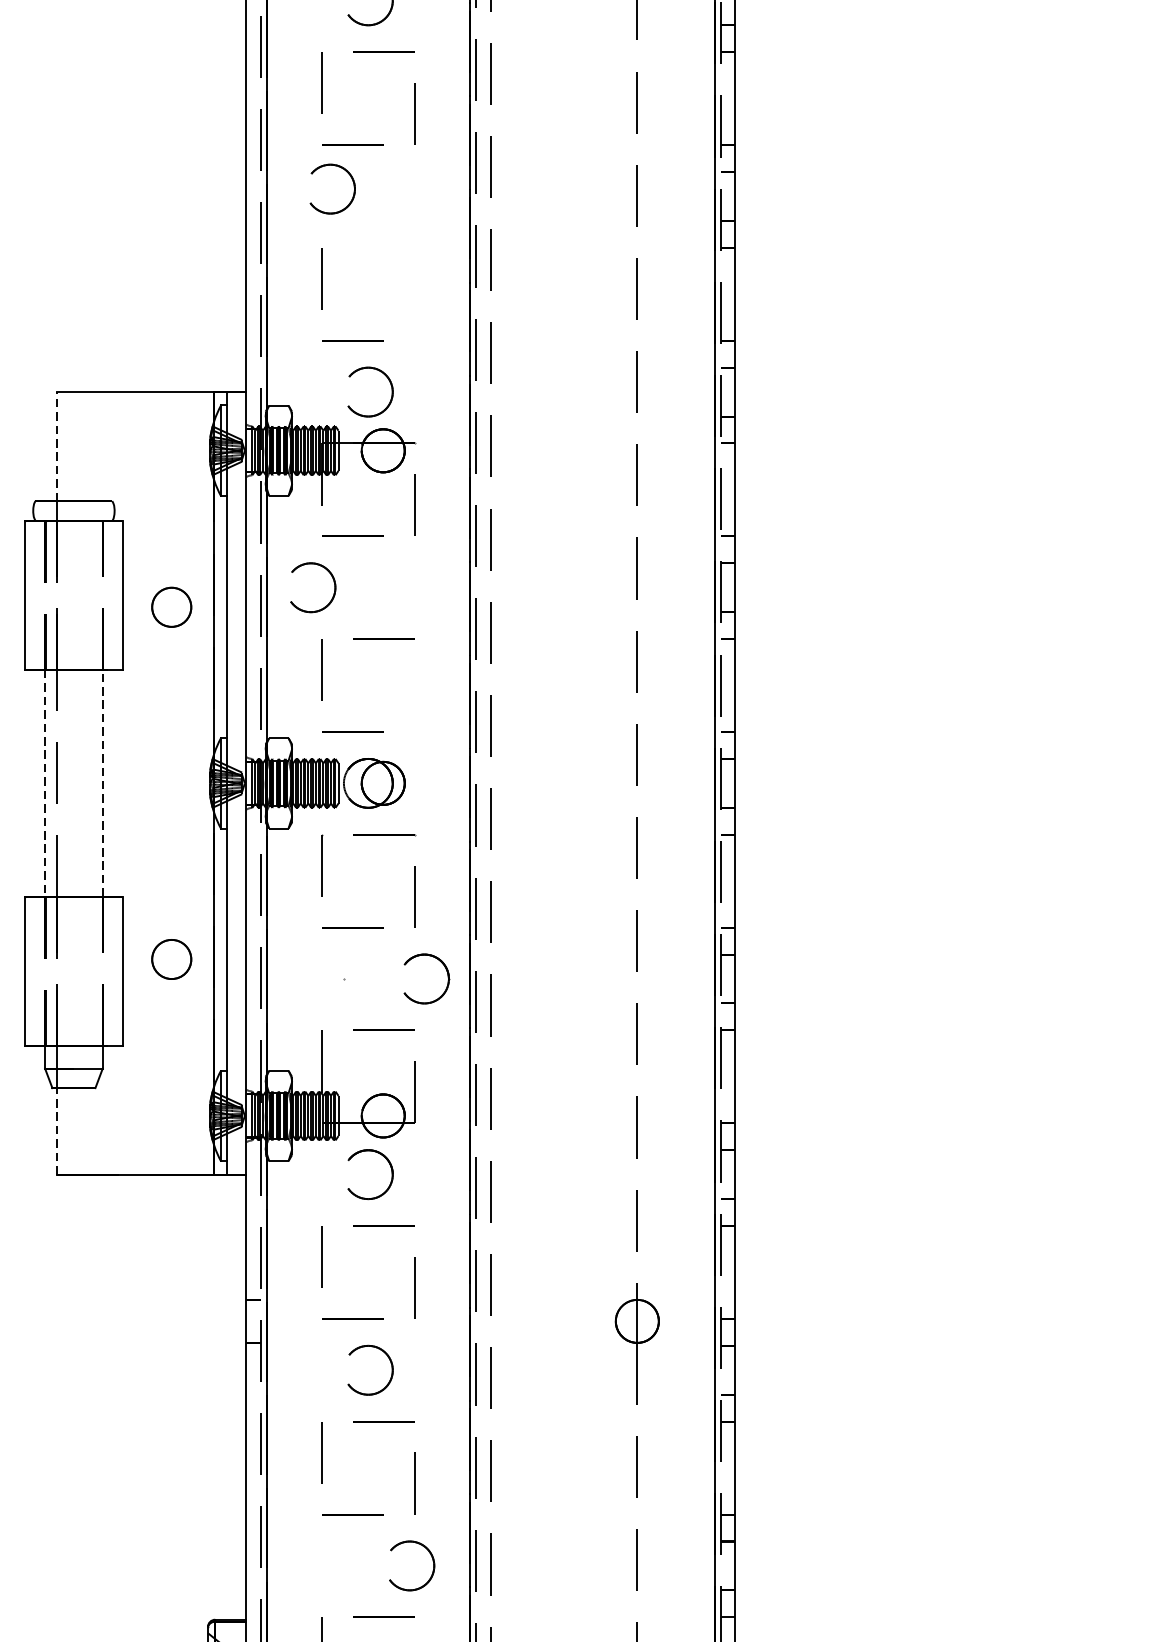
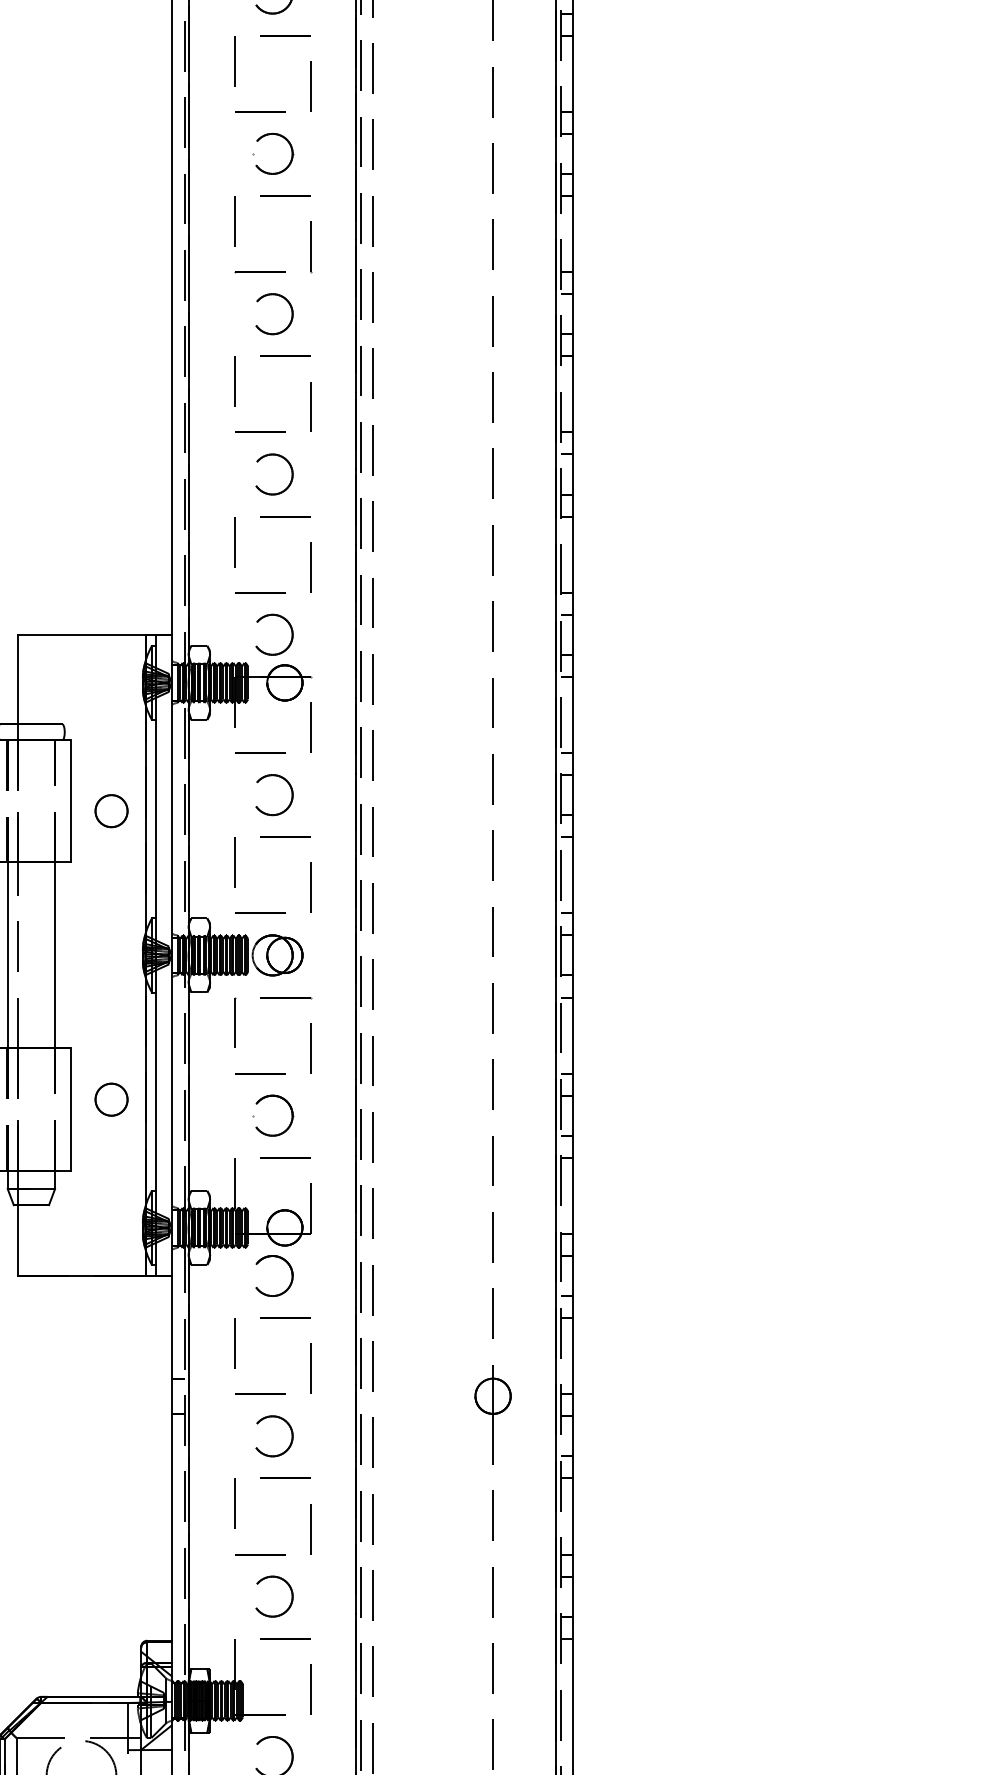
part: (351, 179) -> (289, 466), moved
line: (384, 247) -> (285, 516), added
line: (414, 309) -> (310, 567), added
line: (56, 446) -> (17, 679), dashed -> solid
part: (333, 588) -> (291, 795), moved
line: (414, 700) -> (310, 887), added
line: (44, 783) -> (7, 955), dashed -> solid
line: (103, 783) -> (55, 955), dashed -> solid
part: (445, 968) -> (289, 1107), moved
line: (56, 1131) -> (17, 1240), dashed -> solid
part: (430, 1555) -> (289, 1588), moved

